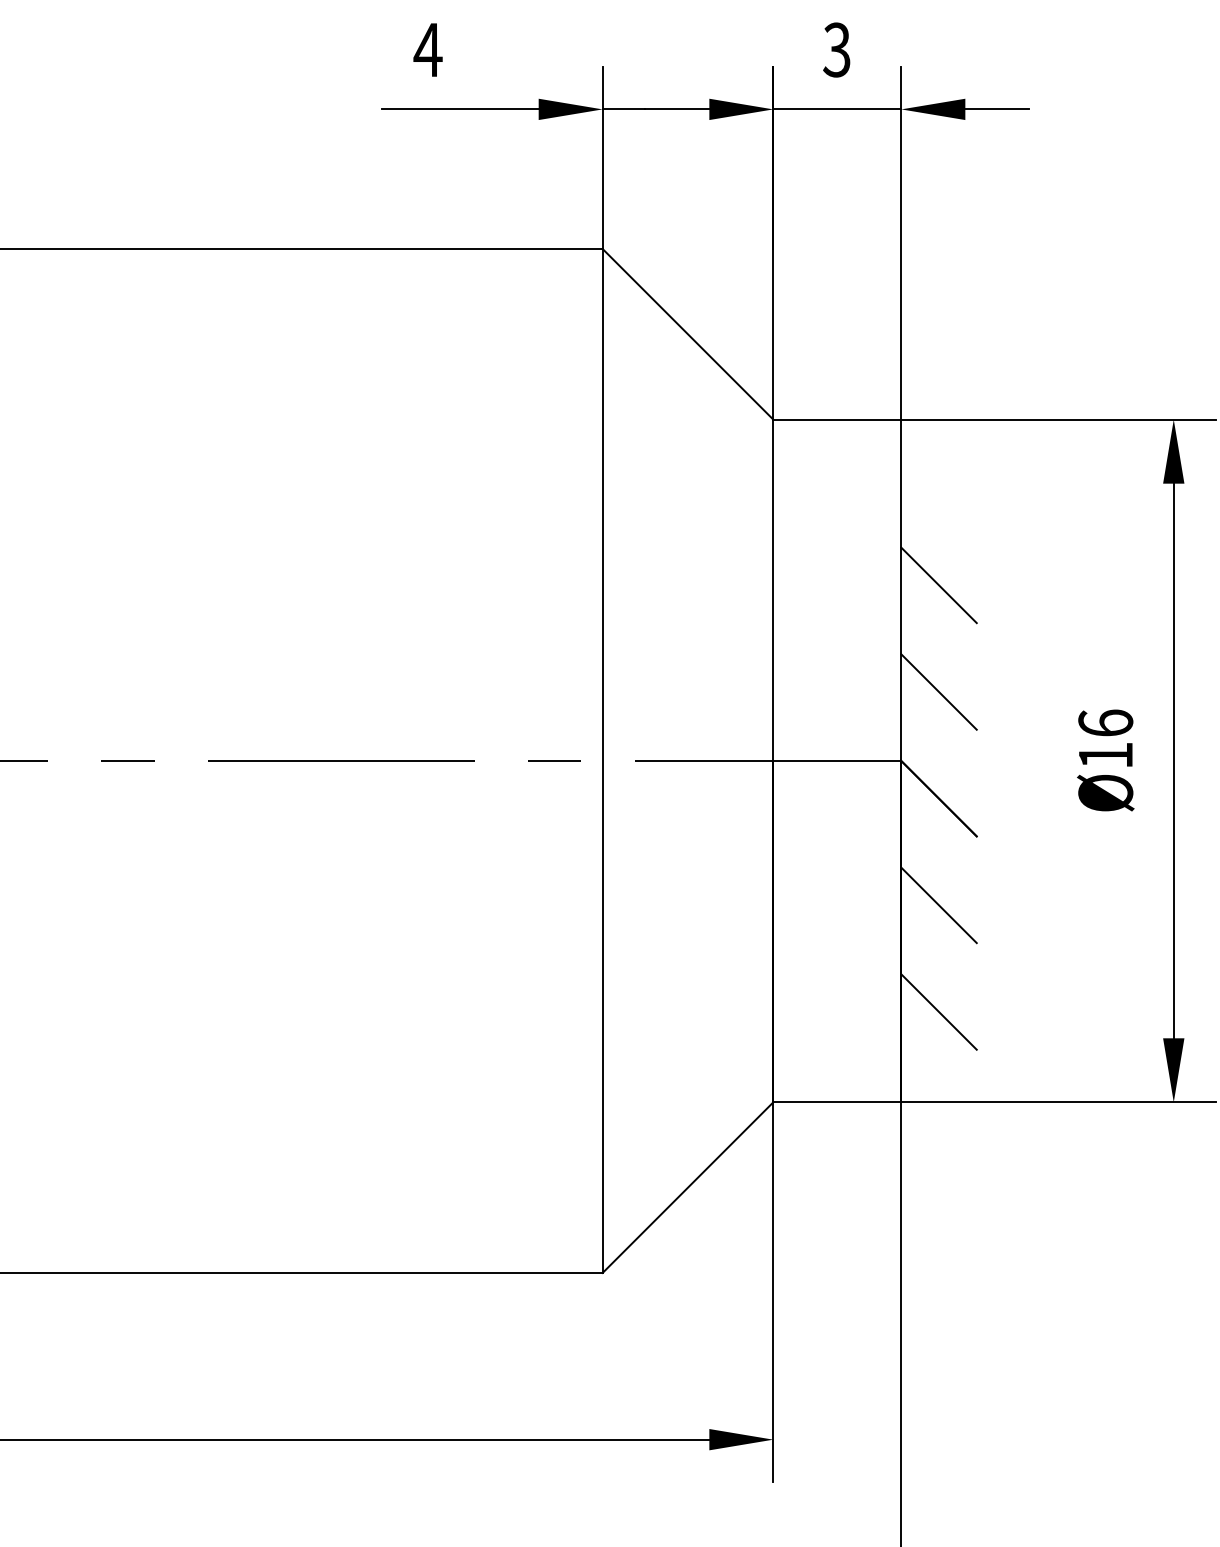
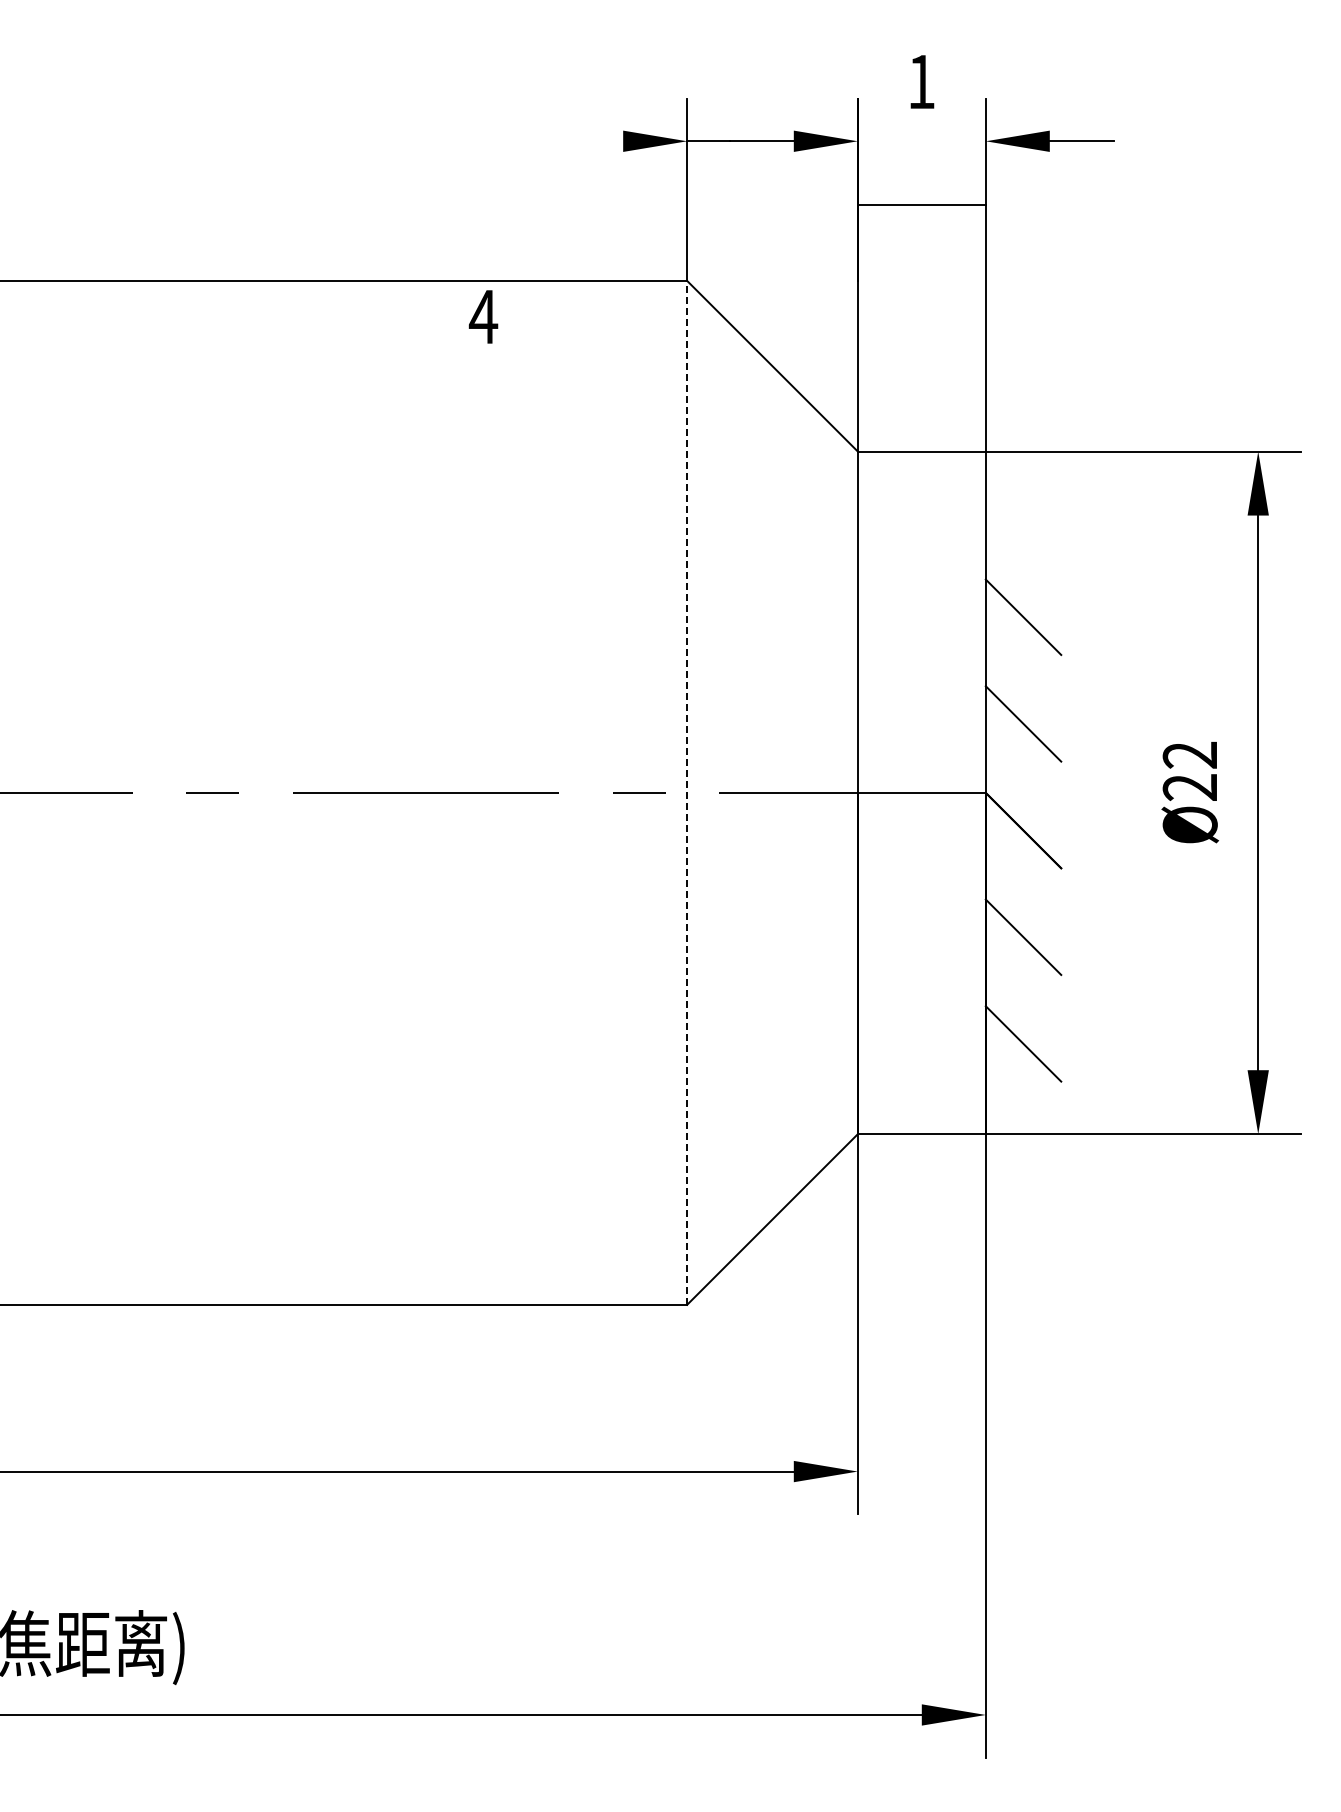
text: (428, 49) -> (483, 316), moved
text: (836, 49) -> (920, 81), 3 -> 1
line: (460, 109) -> (544, 141), removed
line: (837, 109) -> (921, 205), moved
text: (1105, 738) -> (1189, 770), Ø16 -> Ø22
line: (603, 760) -> (687, 792), solid -> dashed

